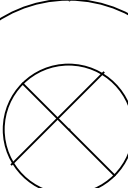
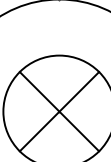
line: (57, 118) -> (59, 111), moved

